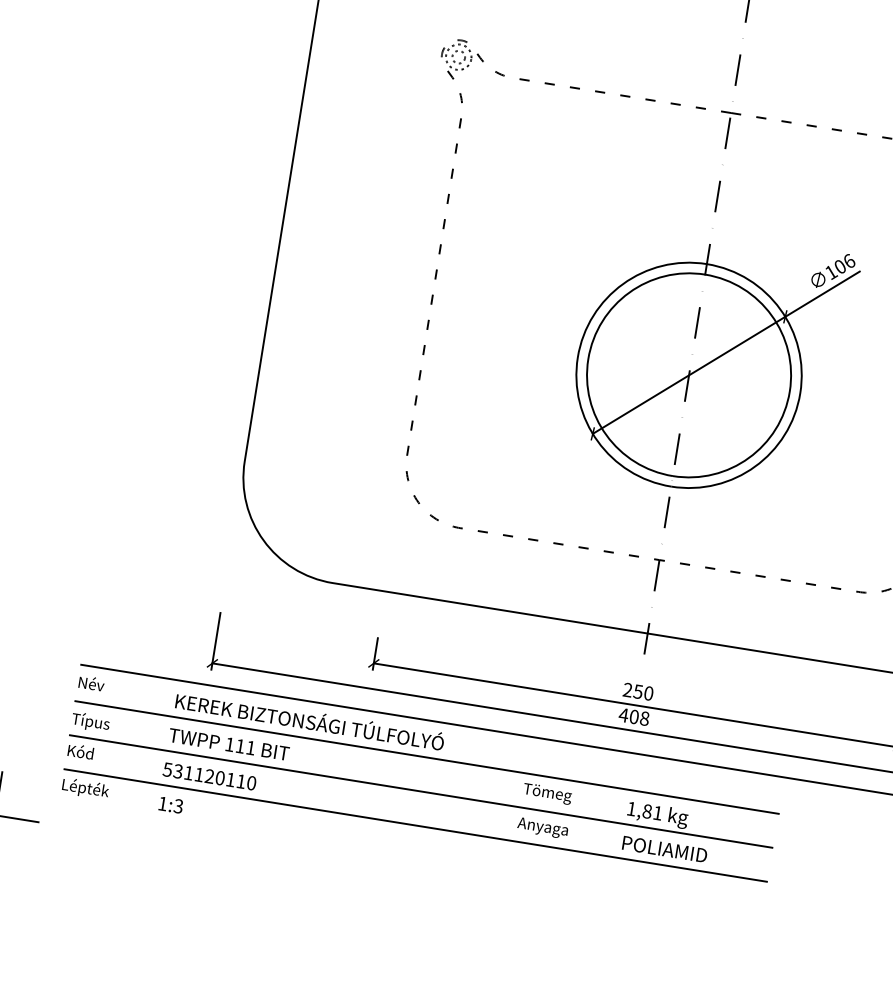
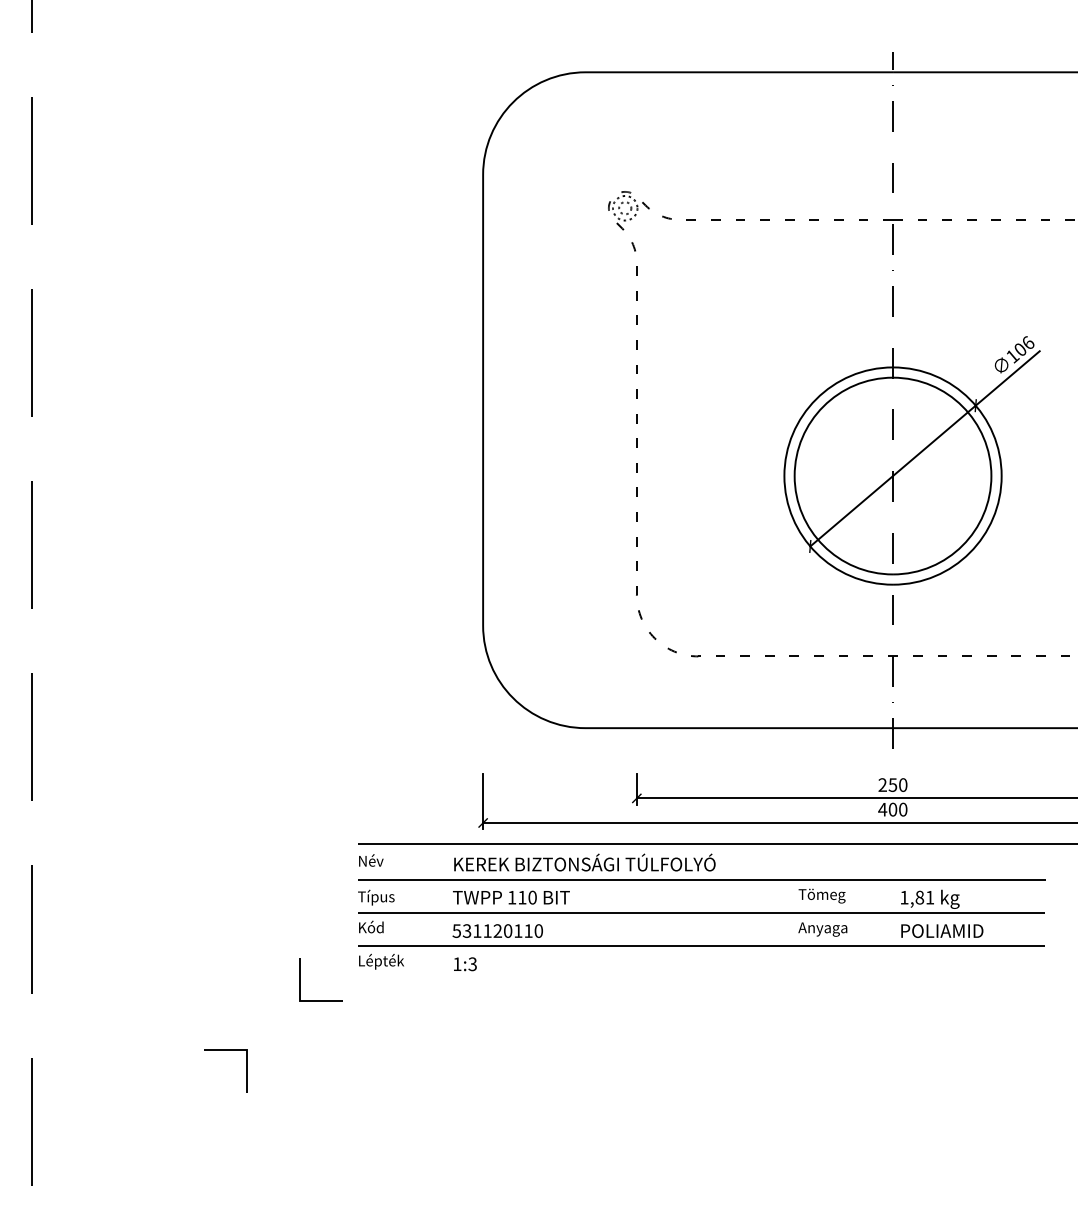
text: (645, 718) -> (903, 809), 408 -> 400
text: (250, 747) -> (532, 897), 111 -> 110

